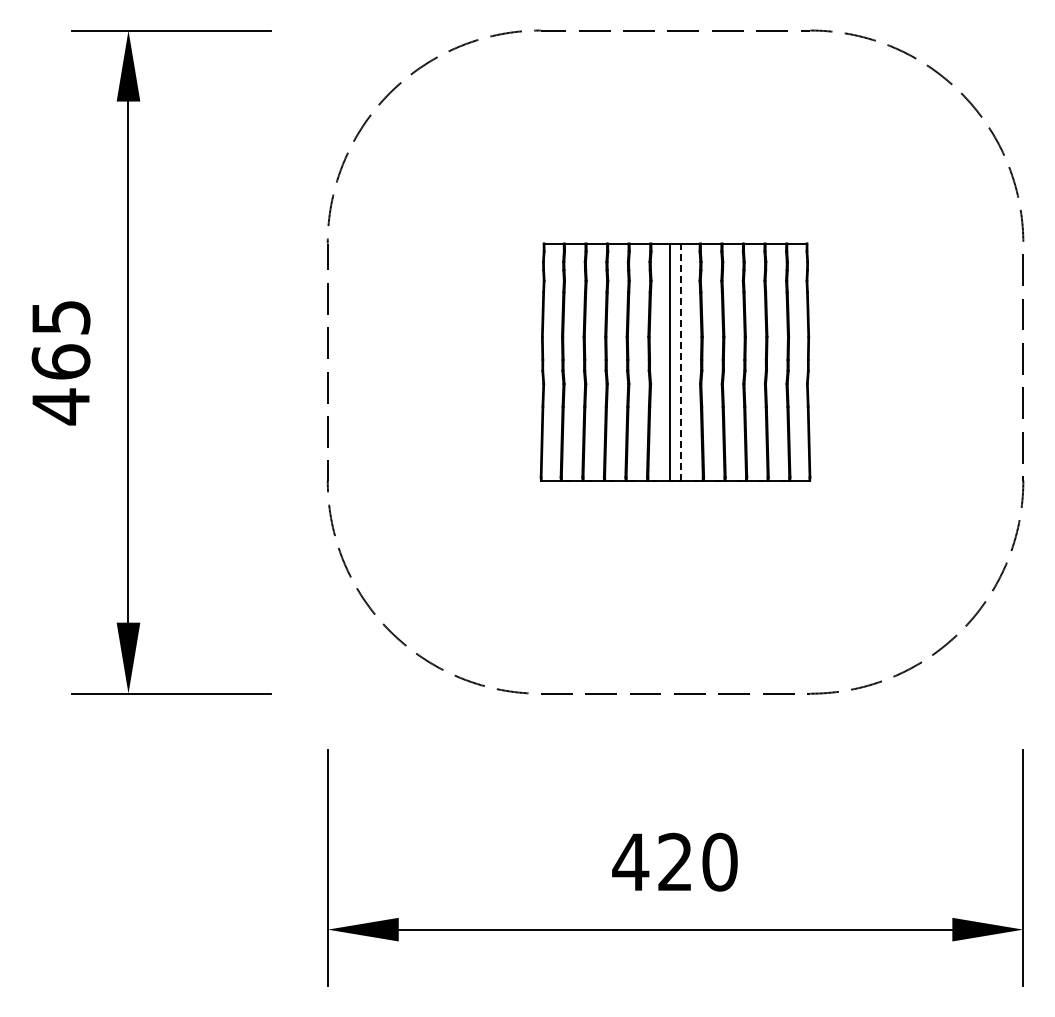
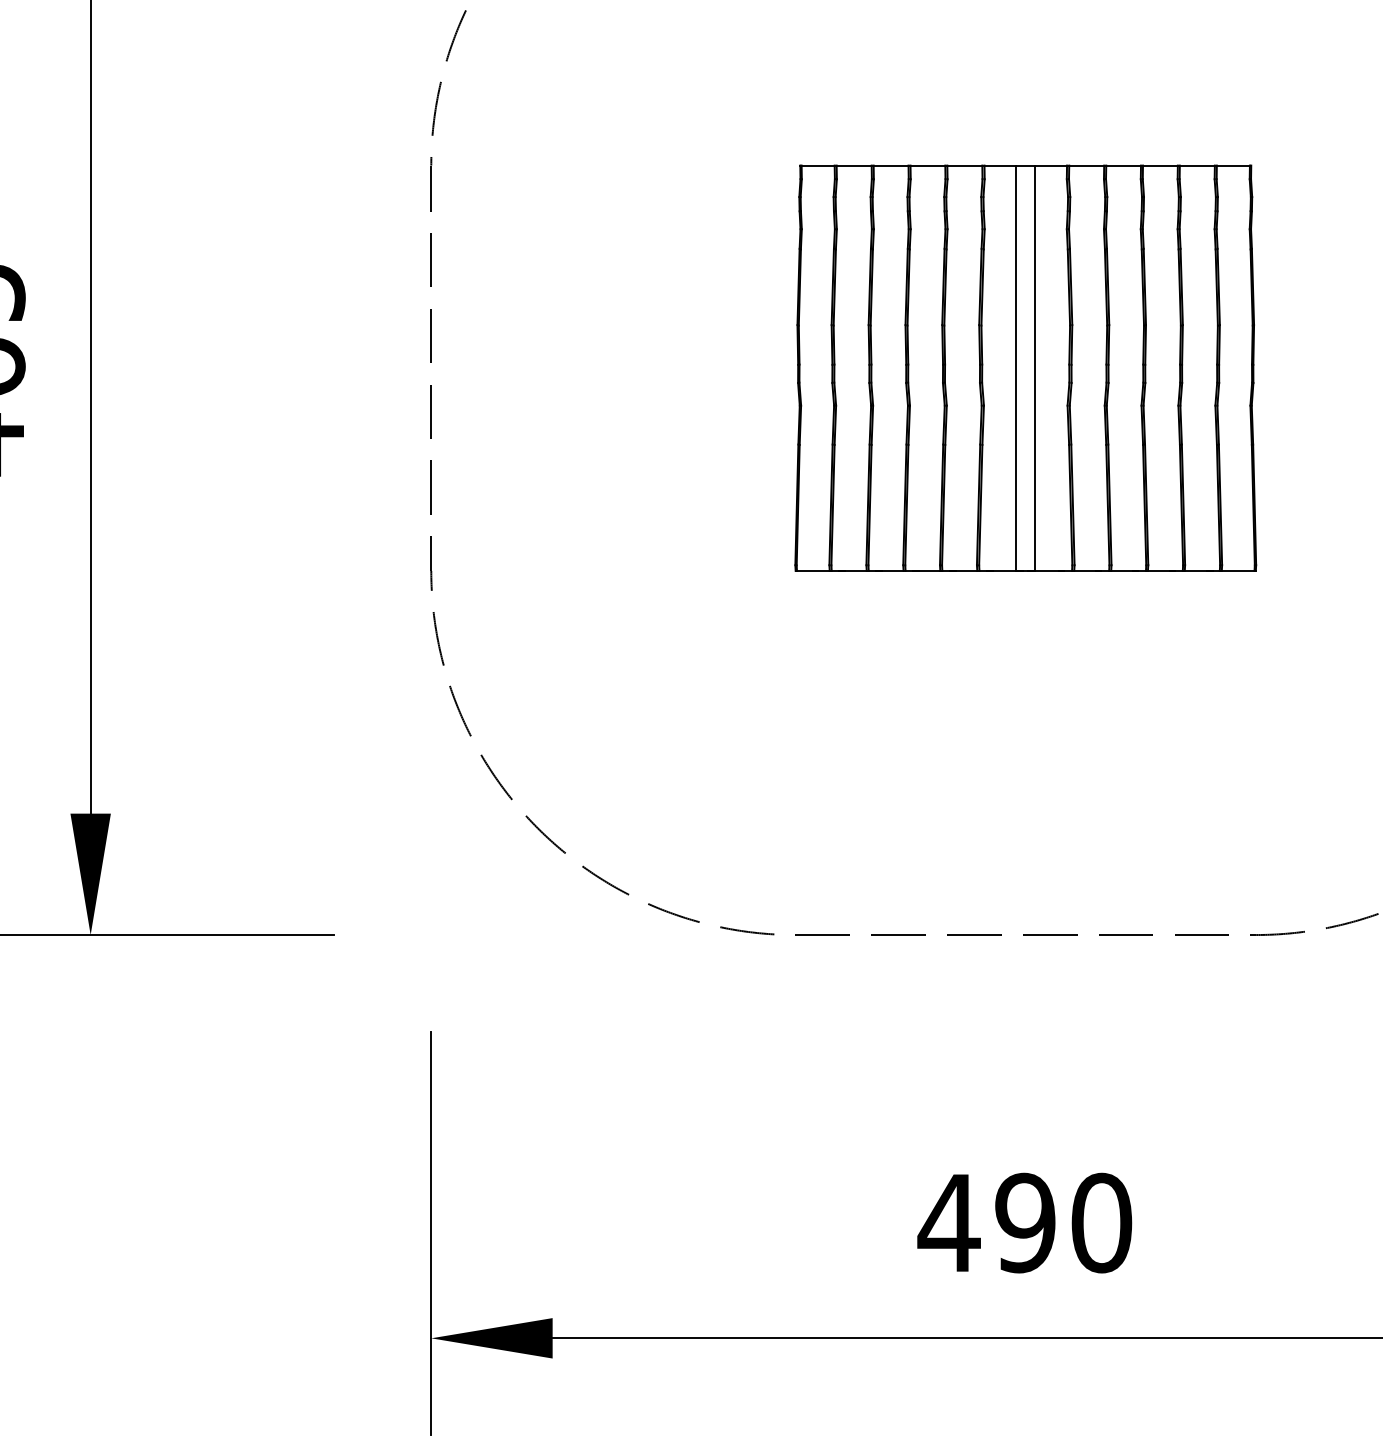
line: (681, 362) -> (1035, 368), dashed -> solid
text: (674, 861) -> (1023, 1221), 420 -> 490

